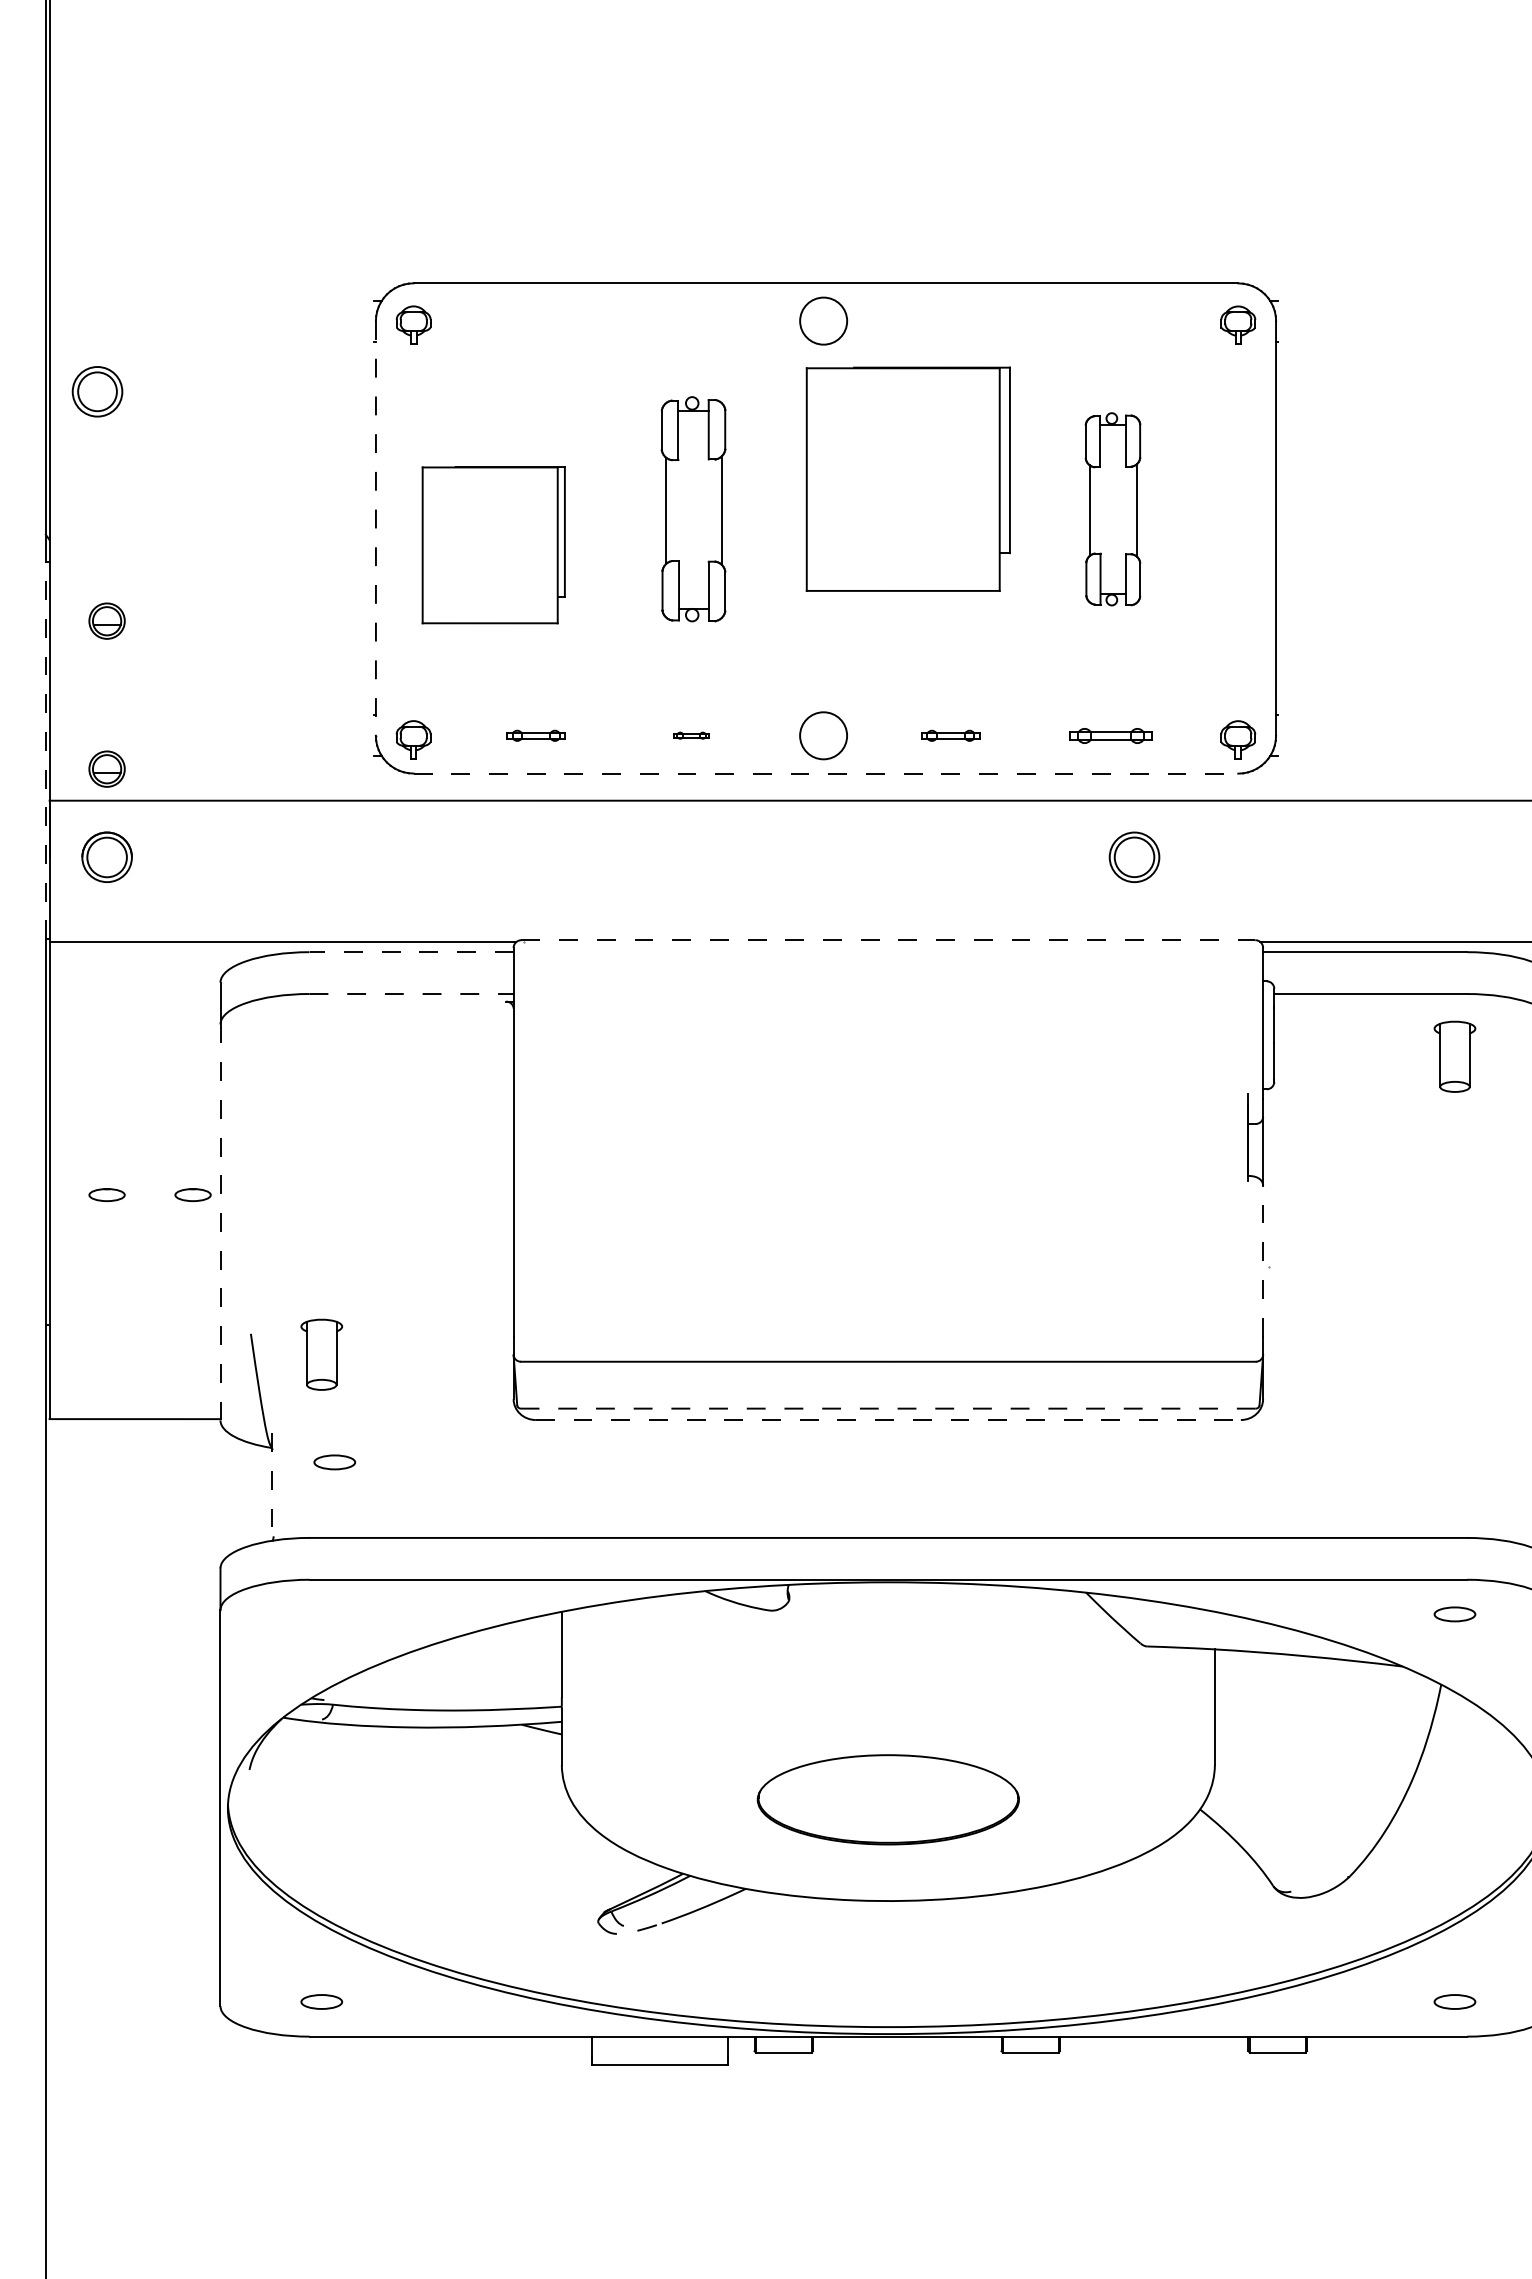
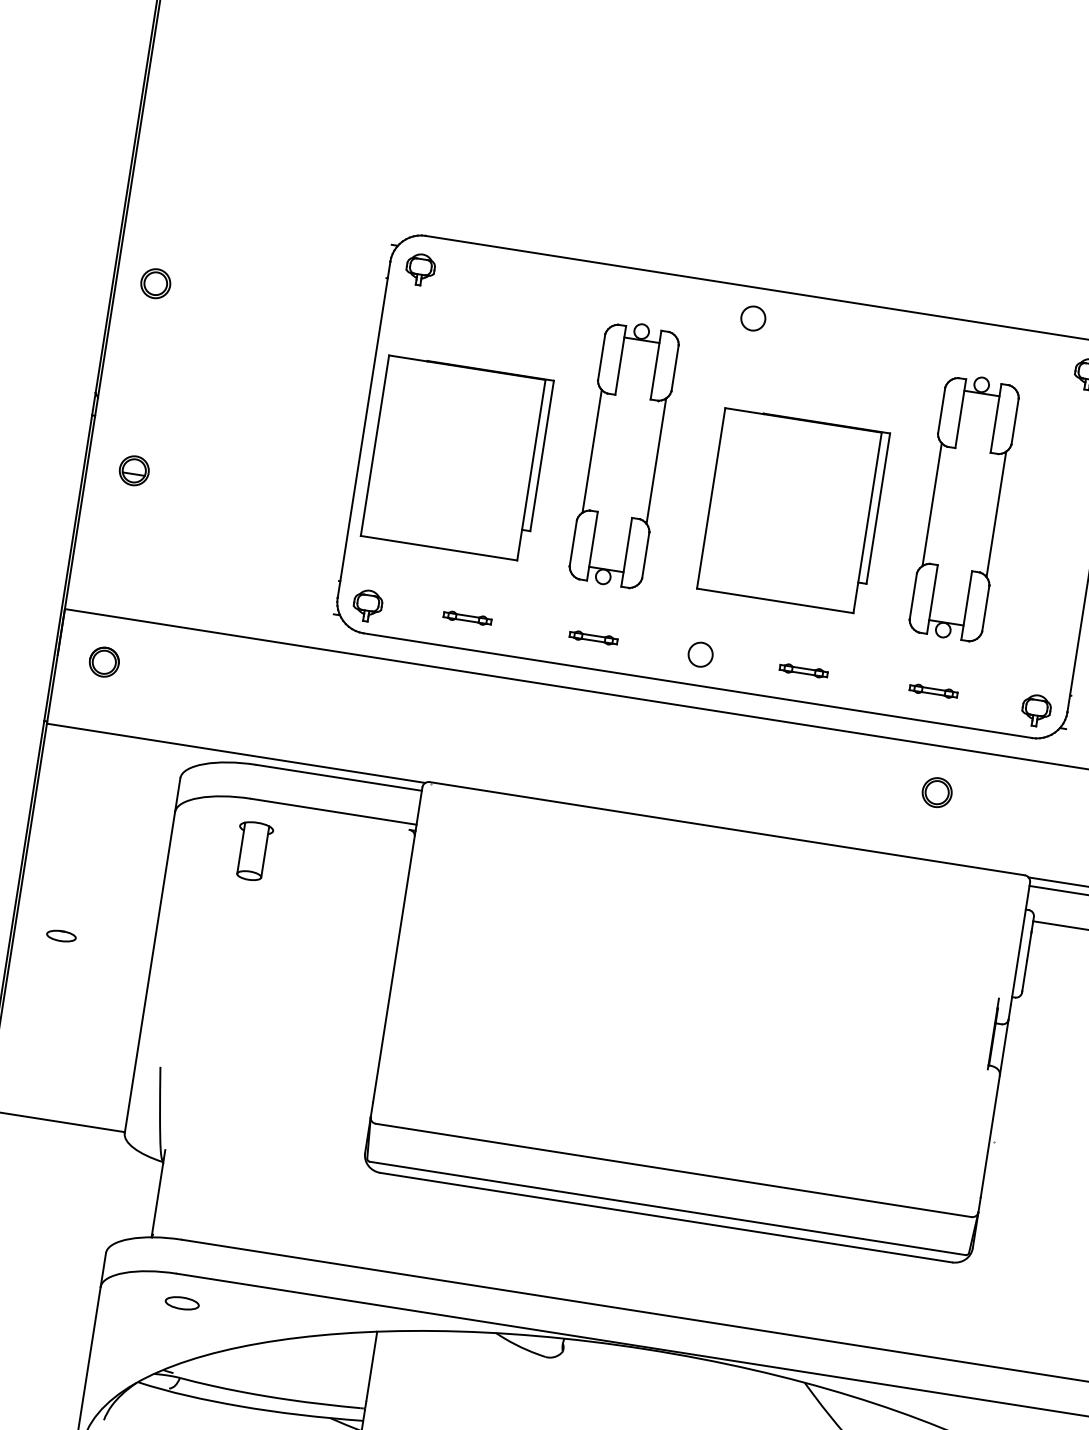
circle: (823, 320) -> (753, 318), size x0.62
part: (97, 391) -> (155, 283), size x0.71
part: (907, 478) -> (792, 510), moved
part: (693, 509) -> (623, 454), size x1.43
part: (1112, 509) -> (963, 507), size x1.67
line: (375, 528) -> (363, 429), dashed -> solid
part: (493, 544) -> (457, 457), size x1.43
part: (691, 735) -> (593, 637), size x1.67
circle: (823, 735) -> (700, 654), size x0.62
part: (1110, 735) -> (933, 690), size x0.71
line: (45, 750) -> (67, 567), dashed -> solid
part: (106, 768) -> (115, 590), removed
line: (826, 773) -> (698, 685), dashed -> solid
part: (106, 856) -> (103, 661), size x0.71
part: (1133, 856) -> (936, 791), size x0.71
line: (888, 940) -> (727, 828), dashed -> solid
line: (411, 952) -> (339, 778), dashed -> solid
line: (412, 994) -> (334, 812), dashed -> solid
part: (192, 1194) -> (130, 946), removed
line: (220, 1222) -> (149, 972), dashed -> solid
line: (1263, 1260) -> (990, 1135), dashed -> solid
part: (321, 1354) -> (252, 850), moved
line: (887, 1408) -> (667, 1208), dashed -> solid
line: (888, 1420) -> (666, 1218), dashed -> solid
part: (334, 1462) -> (182, 1303), moved
line: (272, 1486) -> (158, 1193), dashed -> solid

